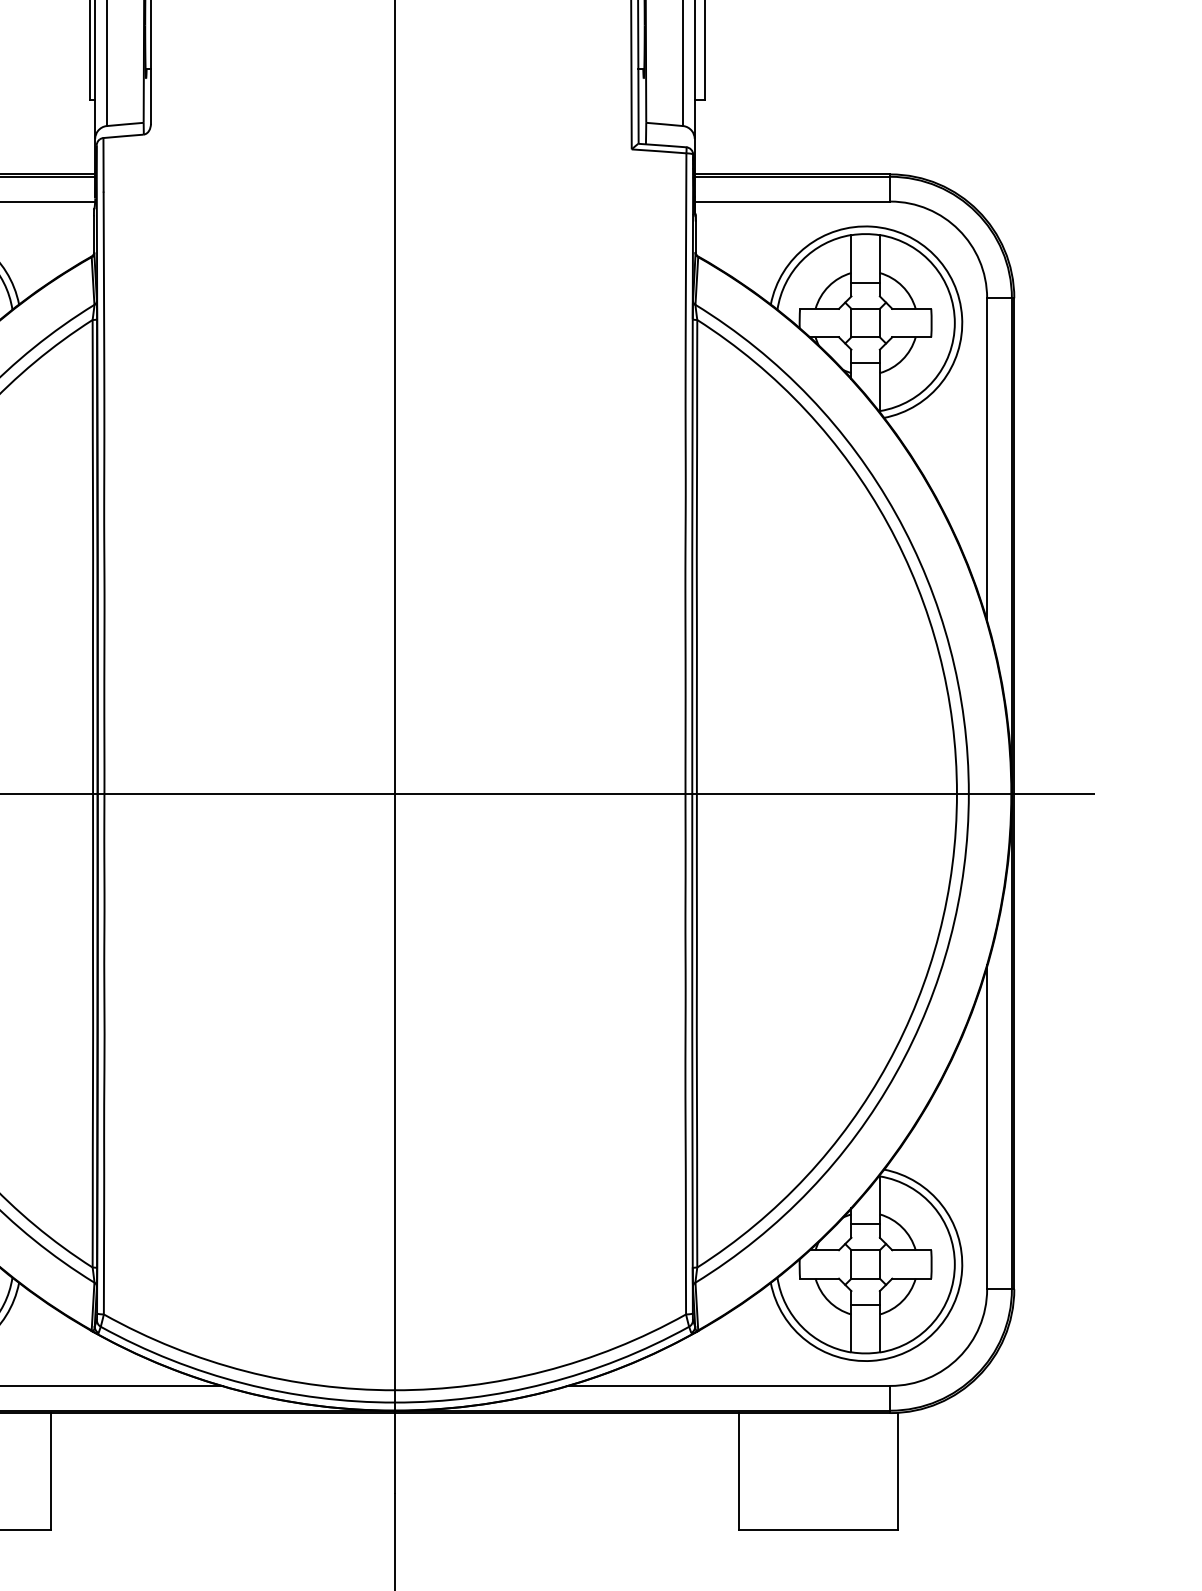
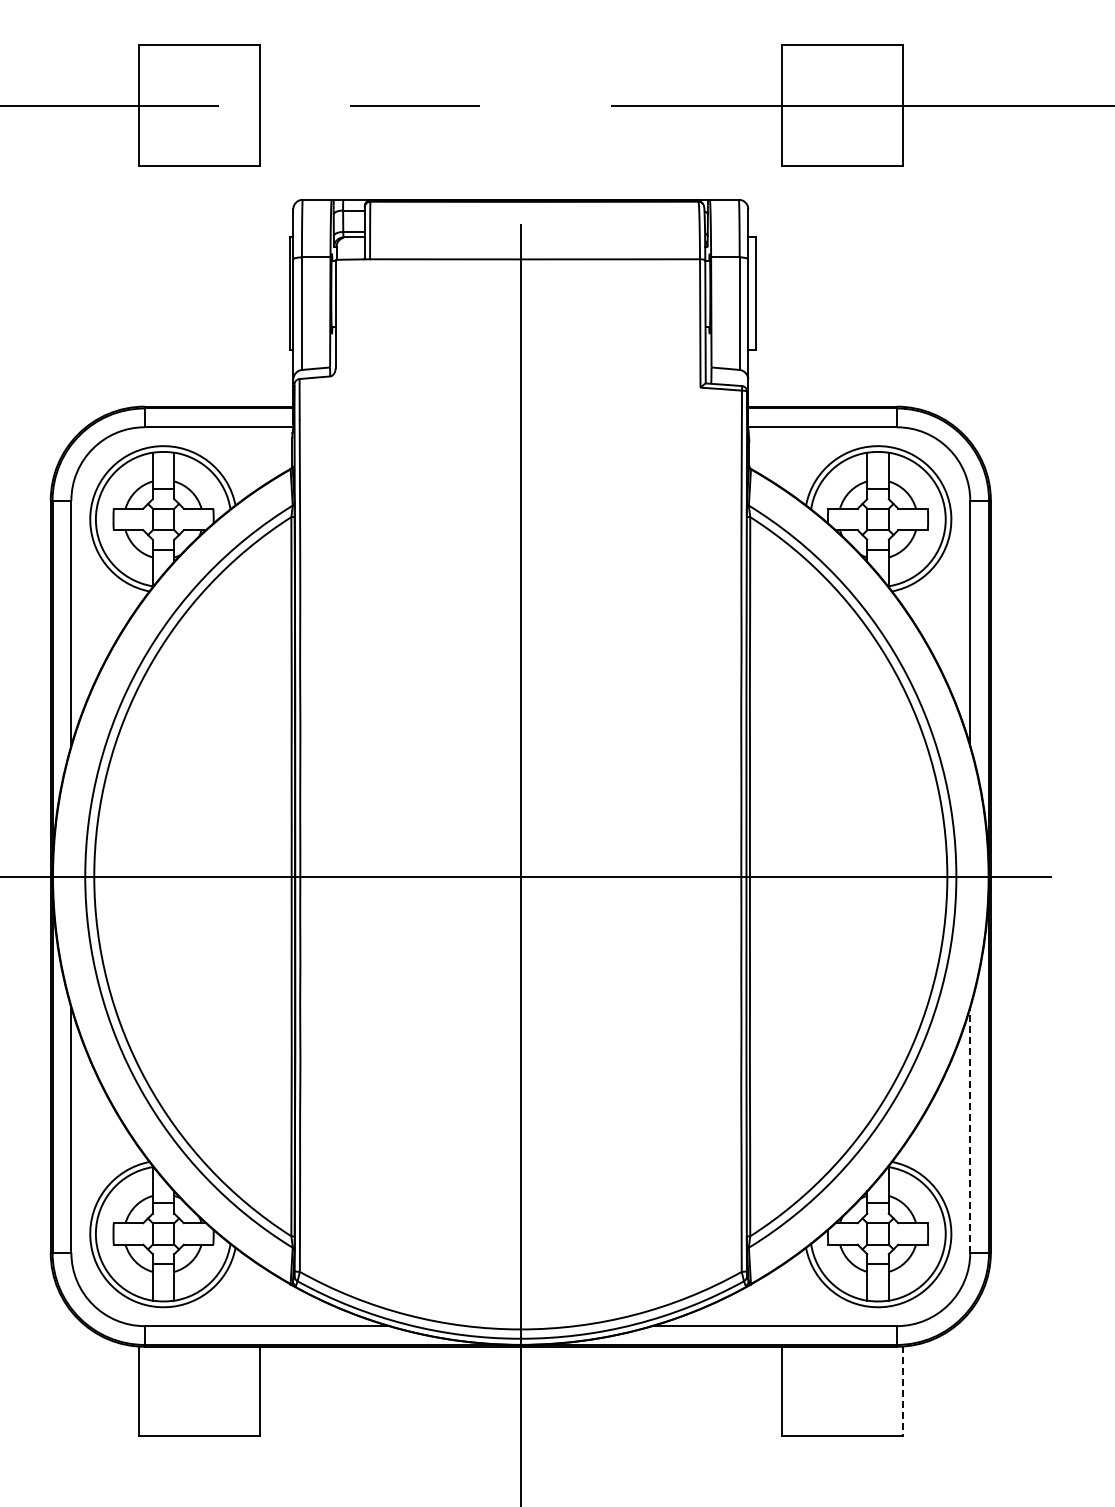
line: (987, 1126) -> (970, 1129), solid -> dashed
line: (897, 1472) -> (902, 1391), solid -> dashed

